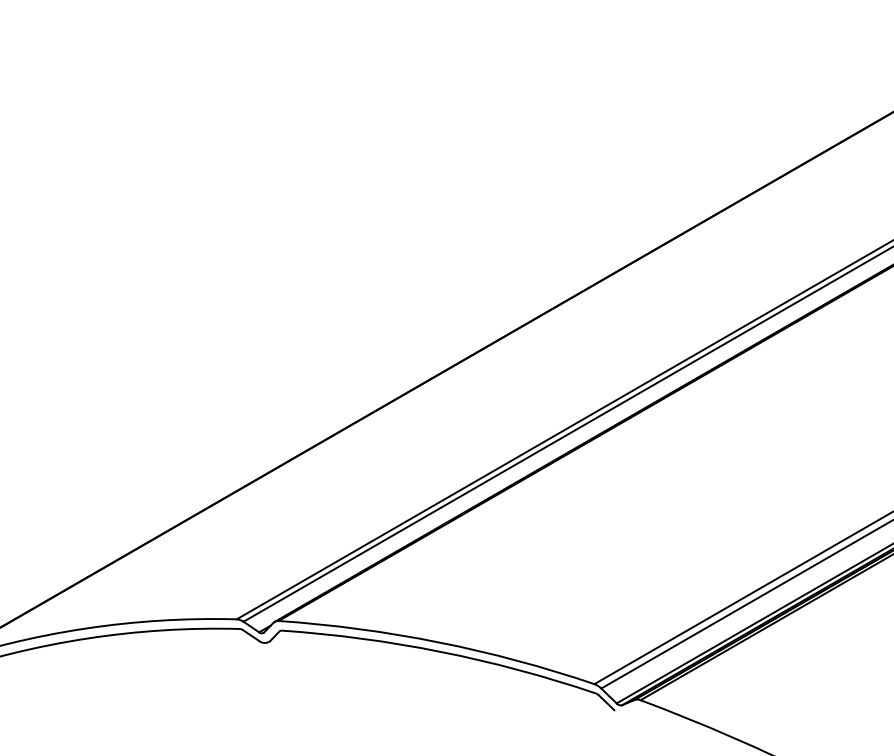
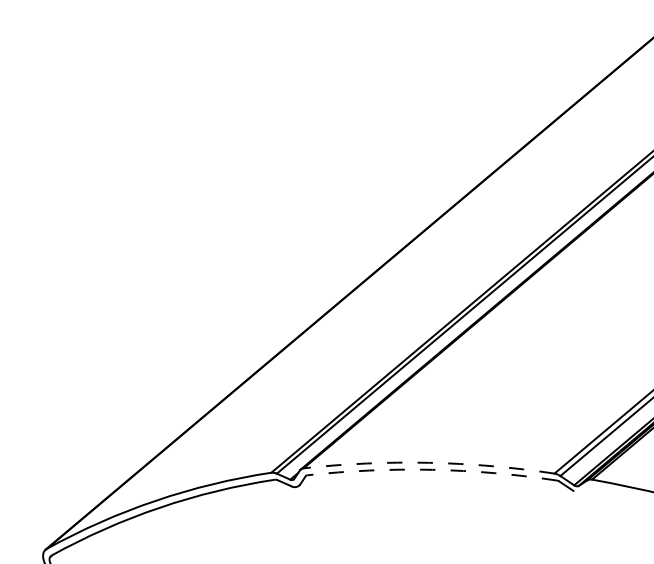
arc: (438, 642) -> (429, 462), solid -> dashed
arc: (440, 651) -> (431, 469), solid -> dashed

